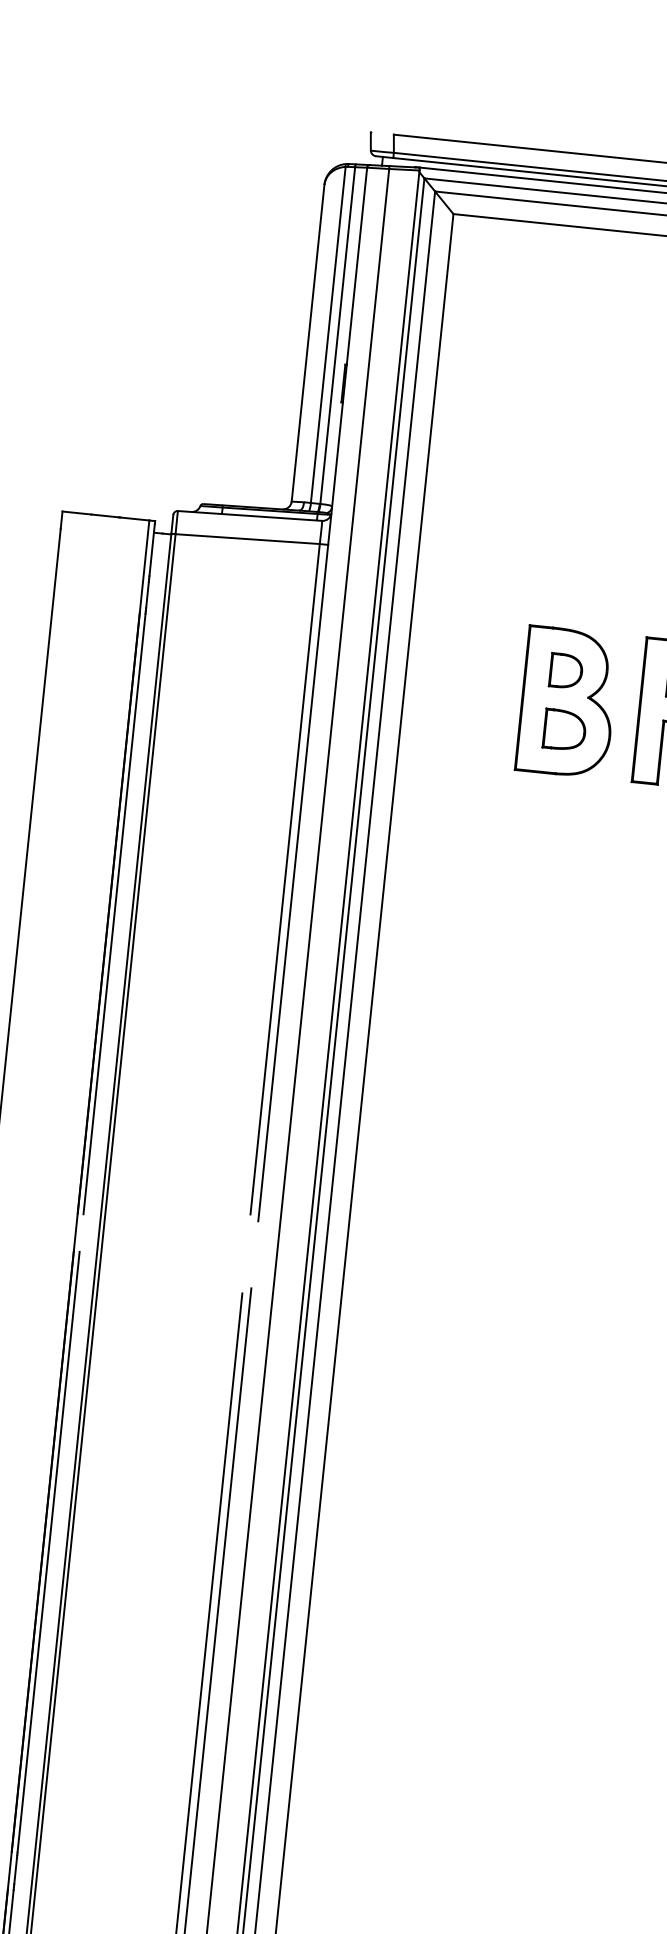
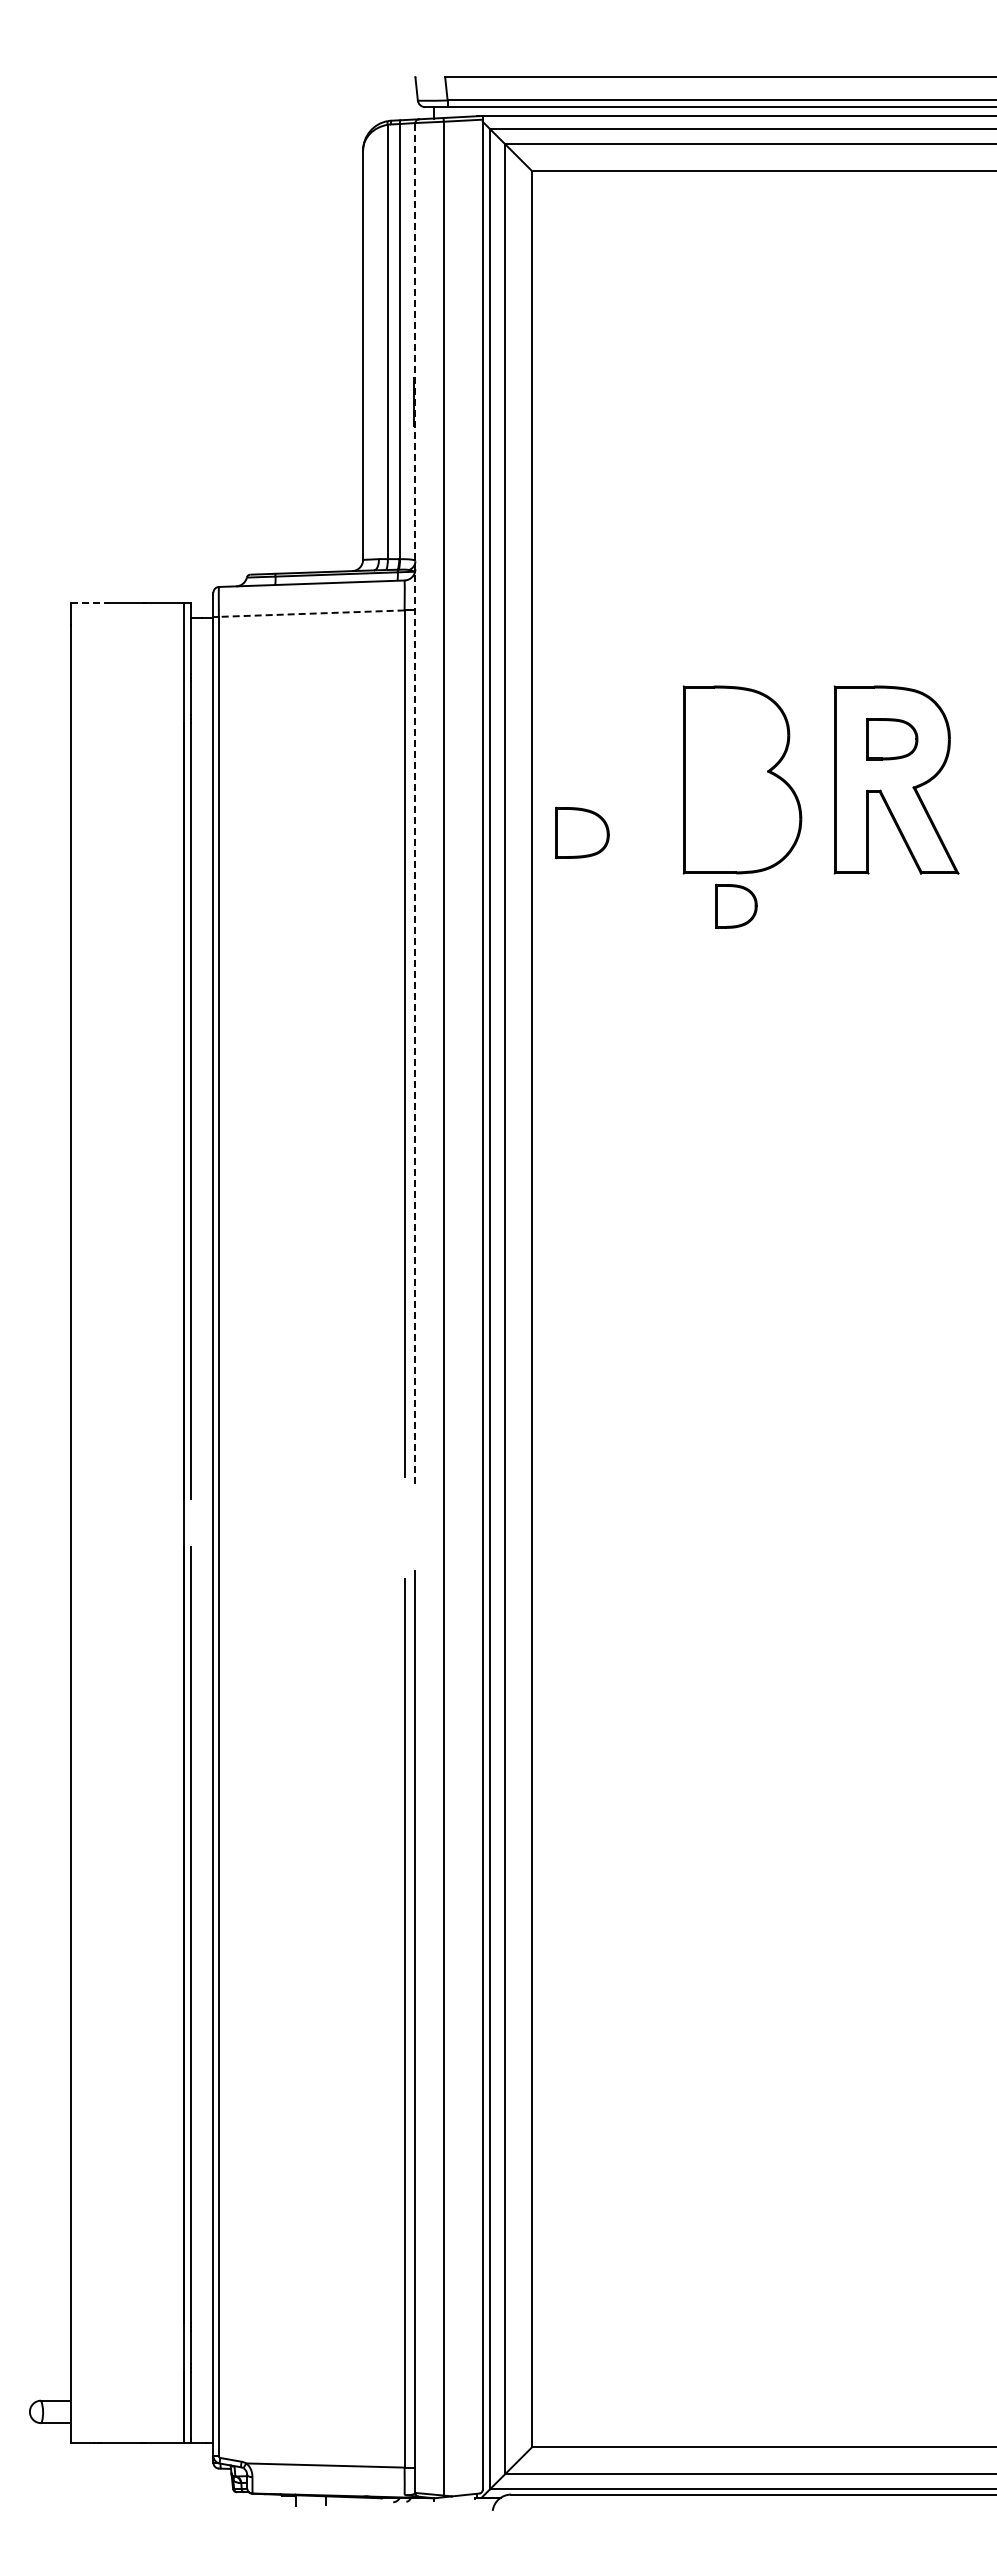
line: (77, 512) -> (90, 602), solid -> dashed
line: (247, 538) -> (311, 613), solid -> dashed
part: (566, 670) -> (736, 905), moved
line: (312, 694) -> (415, 803), solid -> dashed
part: (564, 729) -> (582, 832), moved

